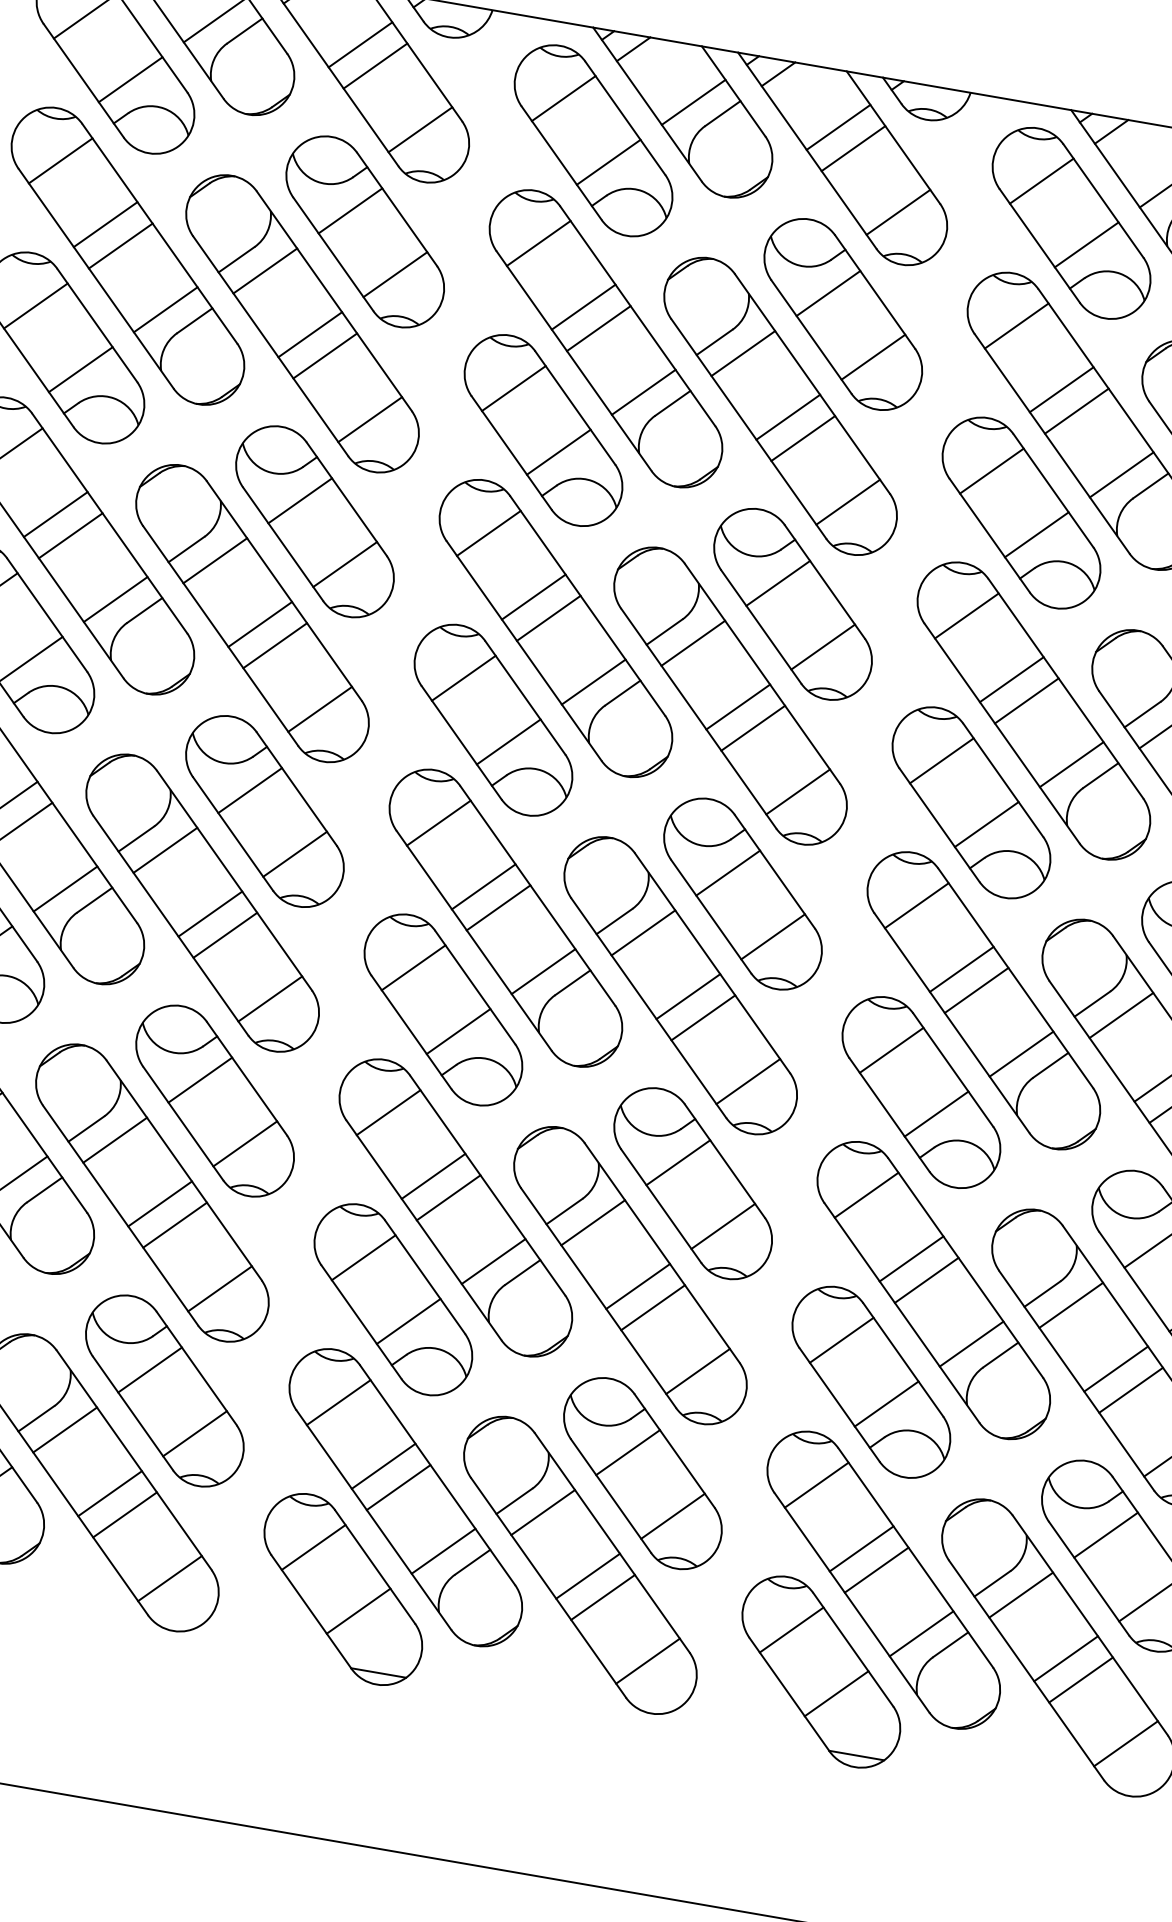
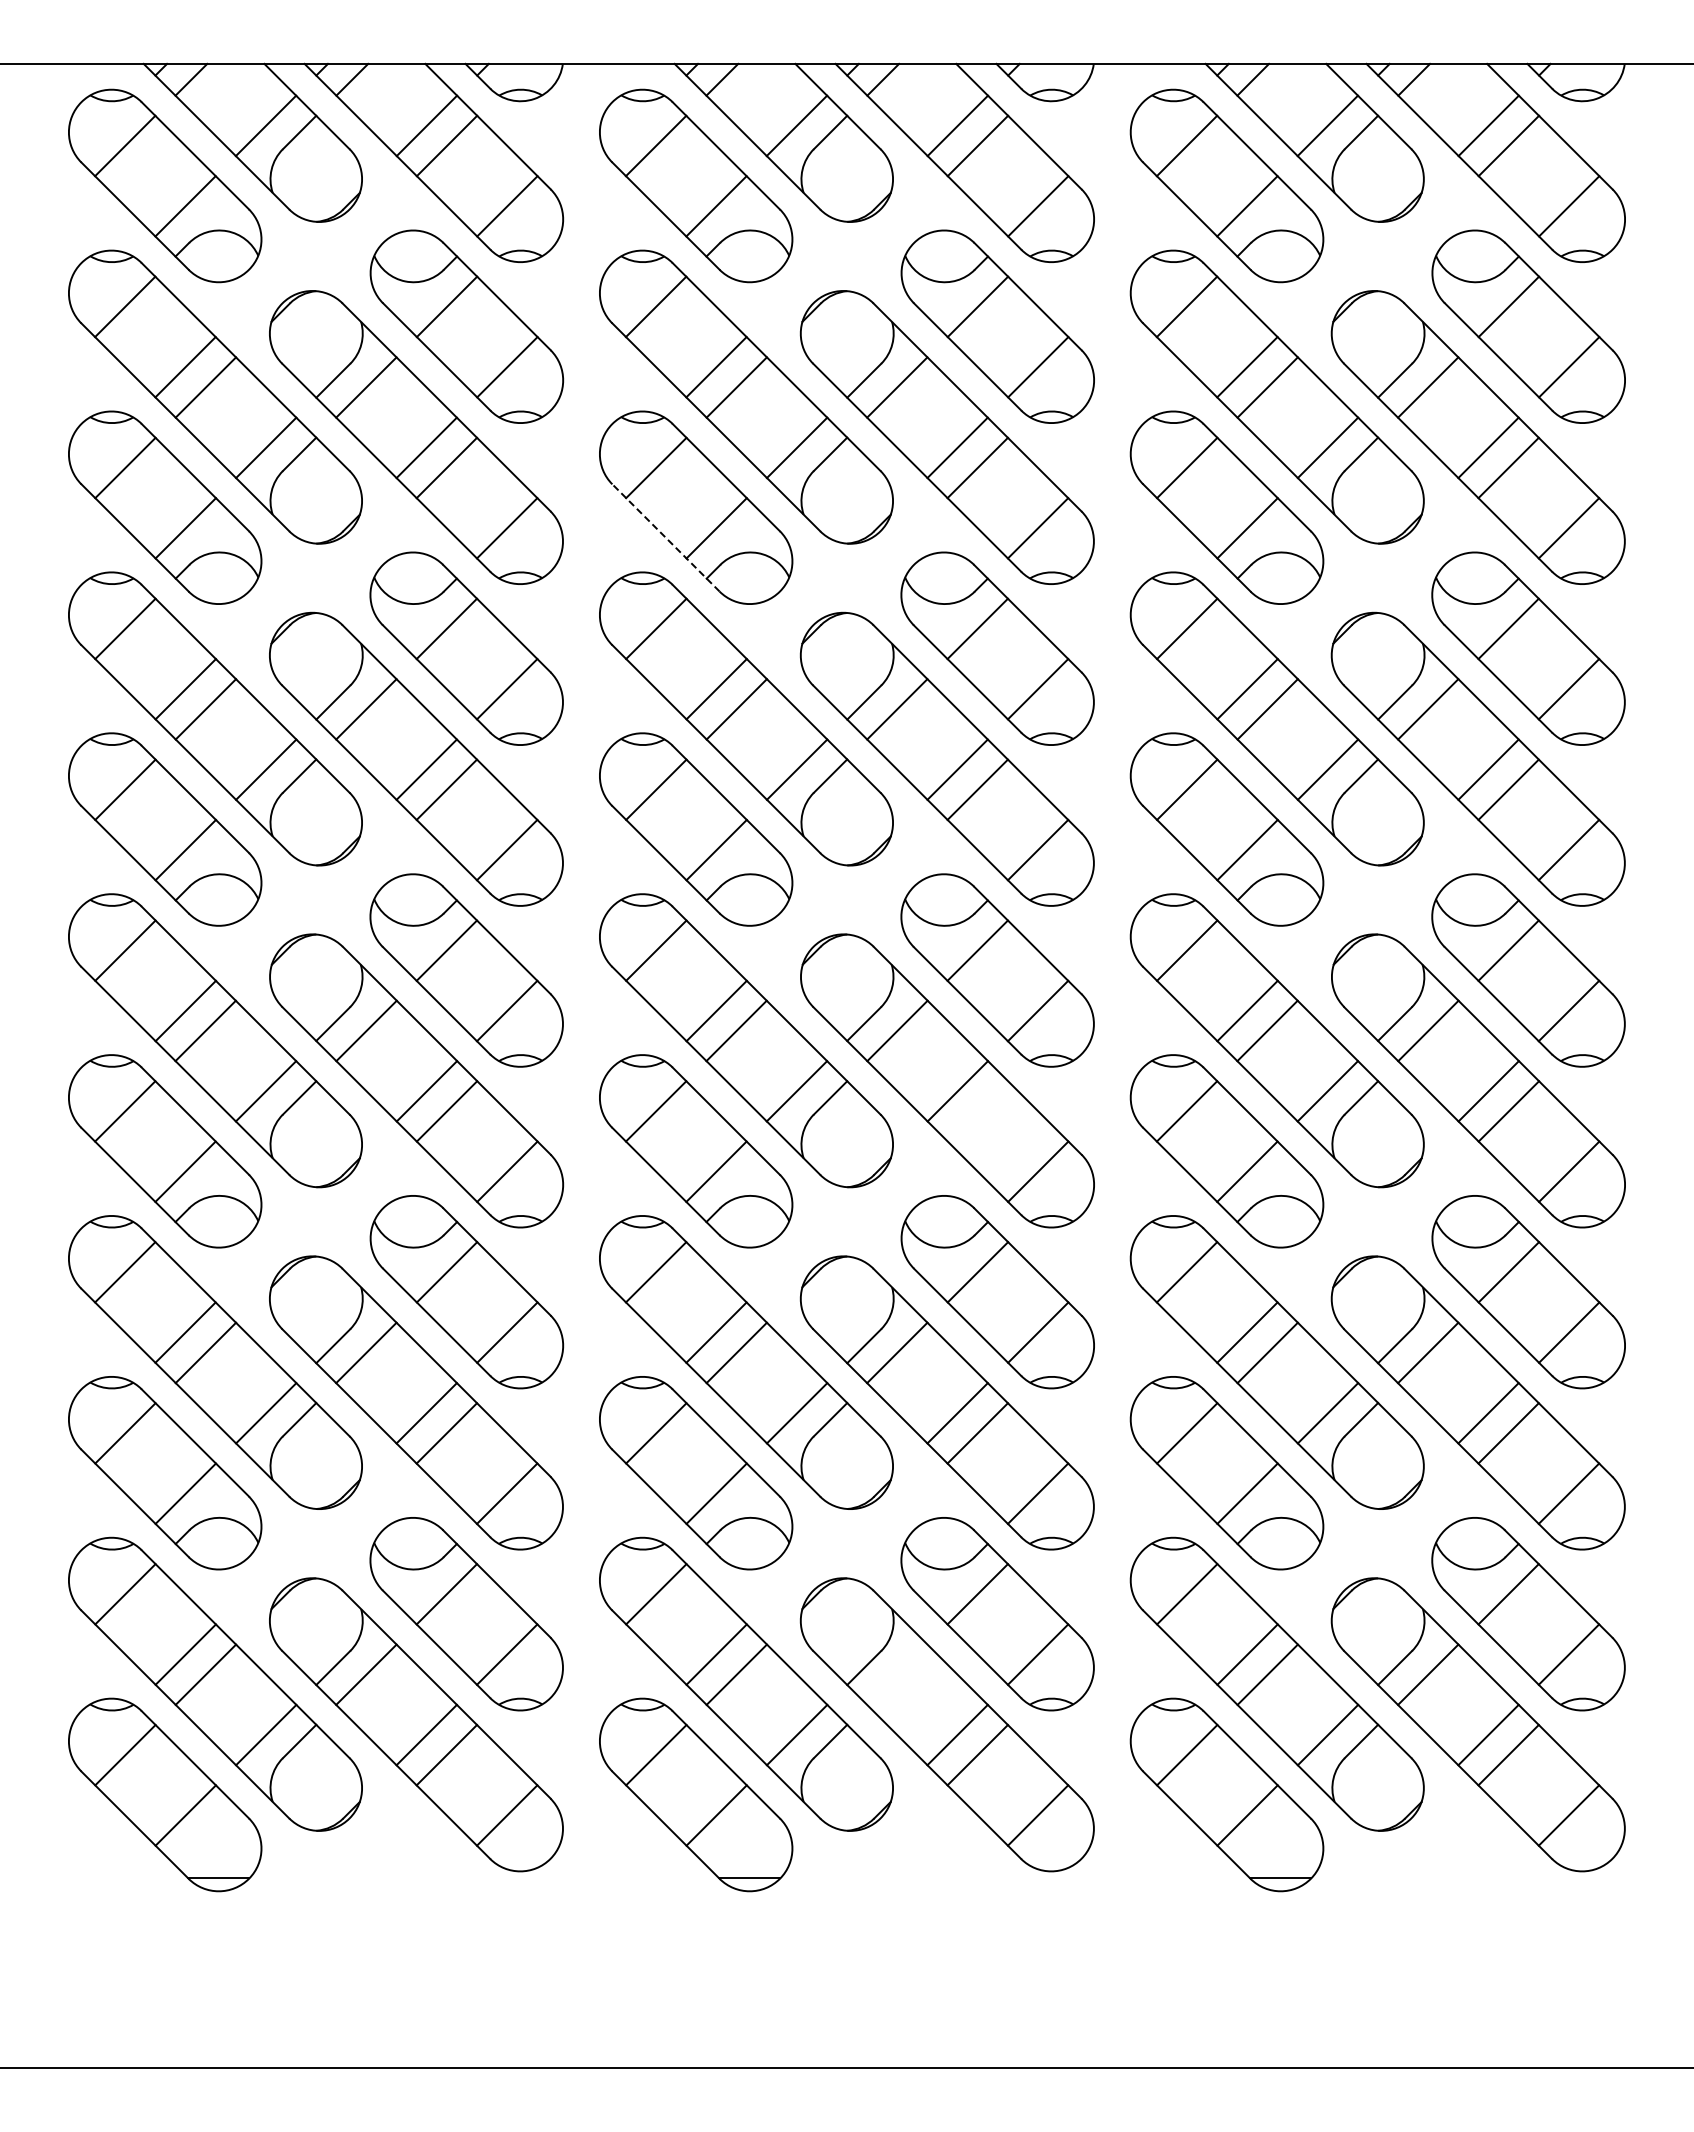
line: (512, 452) -> (666, 537), solid -> dashed
line: (702, 1017) -> (977, 1111), removed
line: (543, 1512) -> (897, 1674), removed

